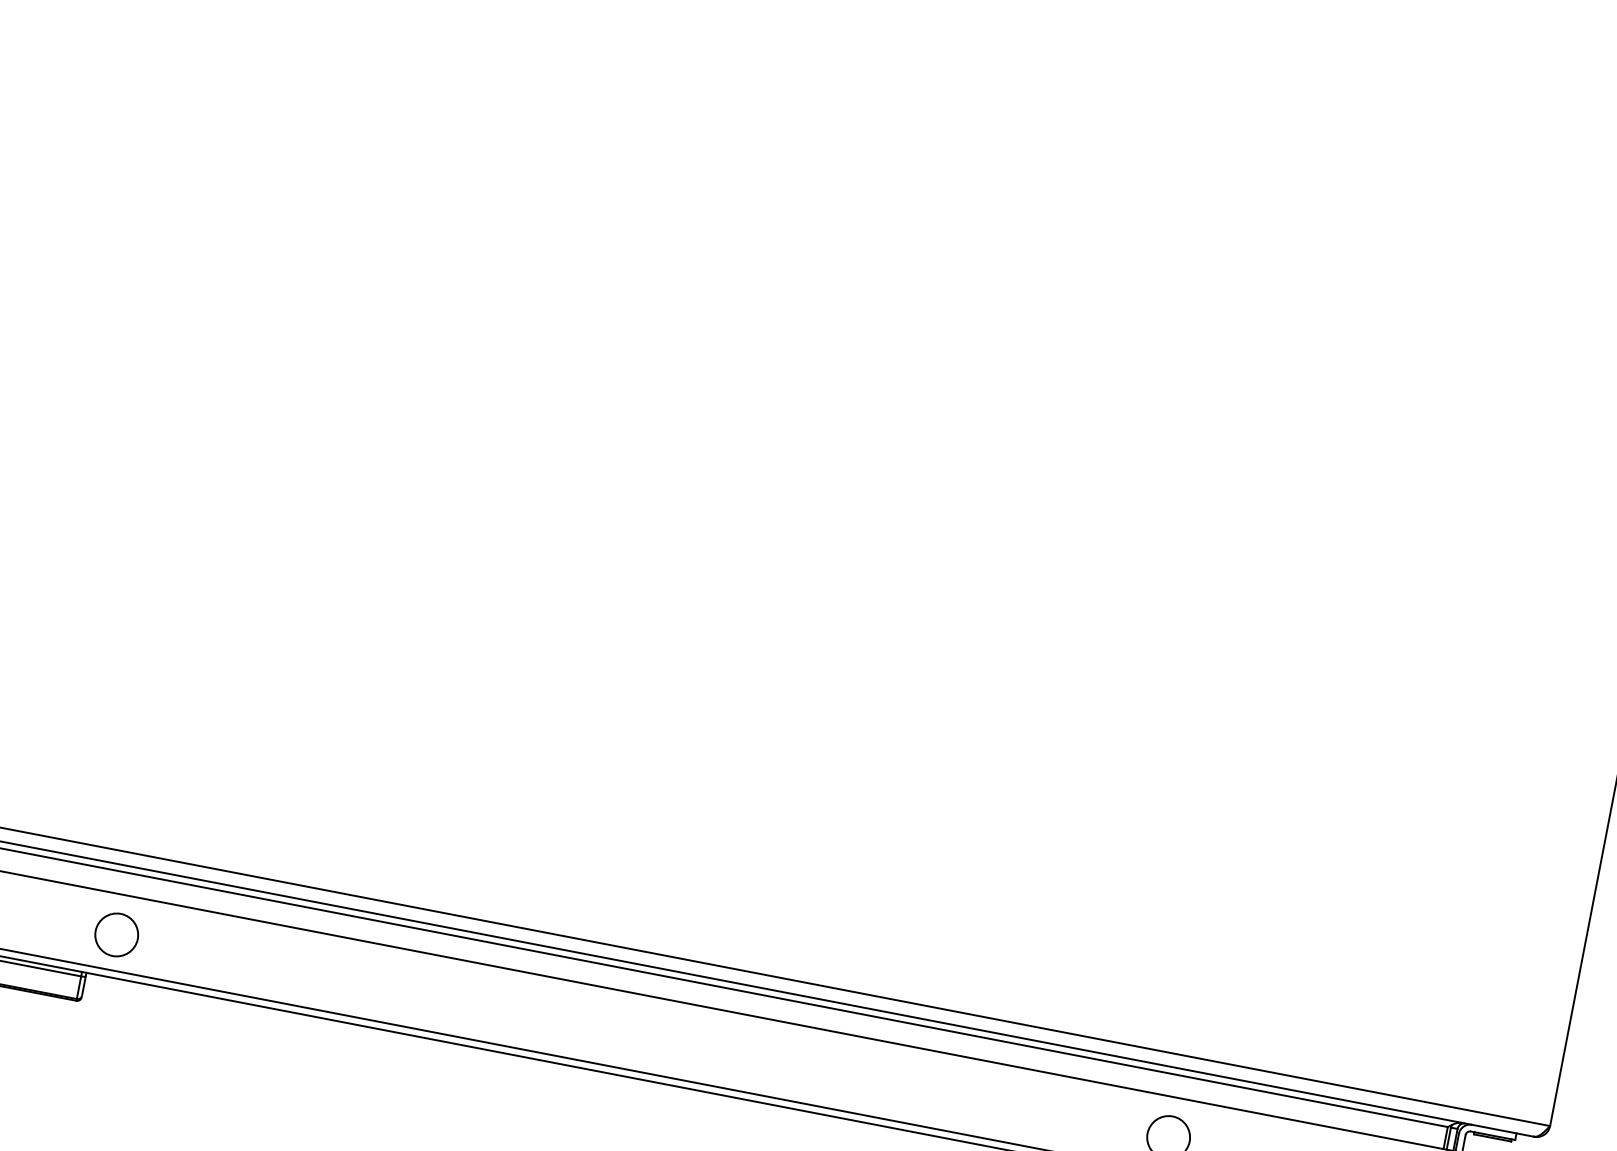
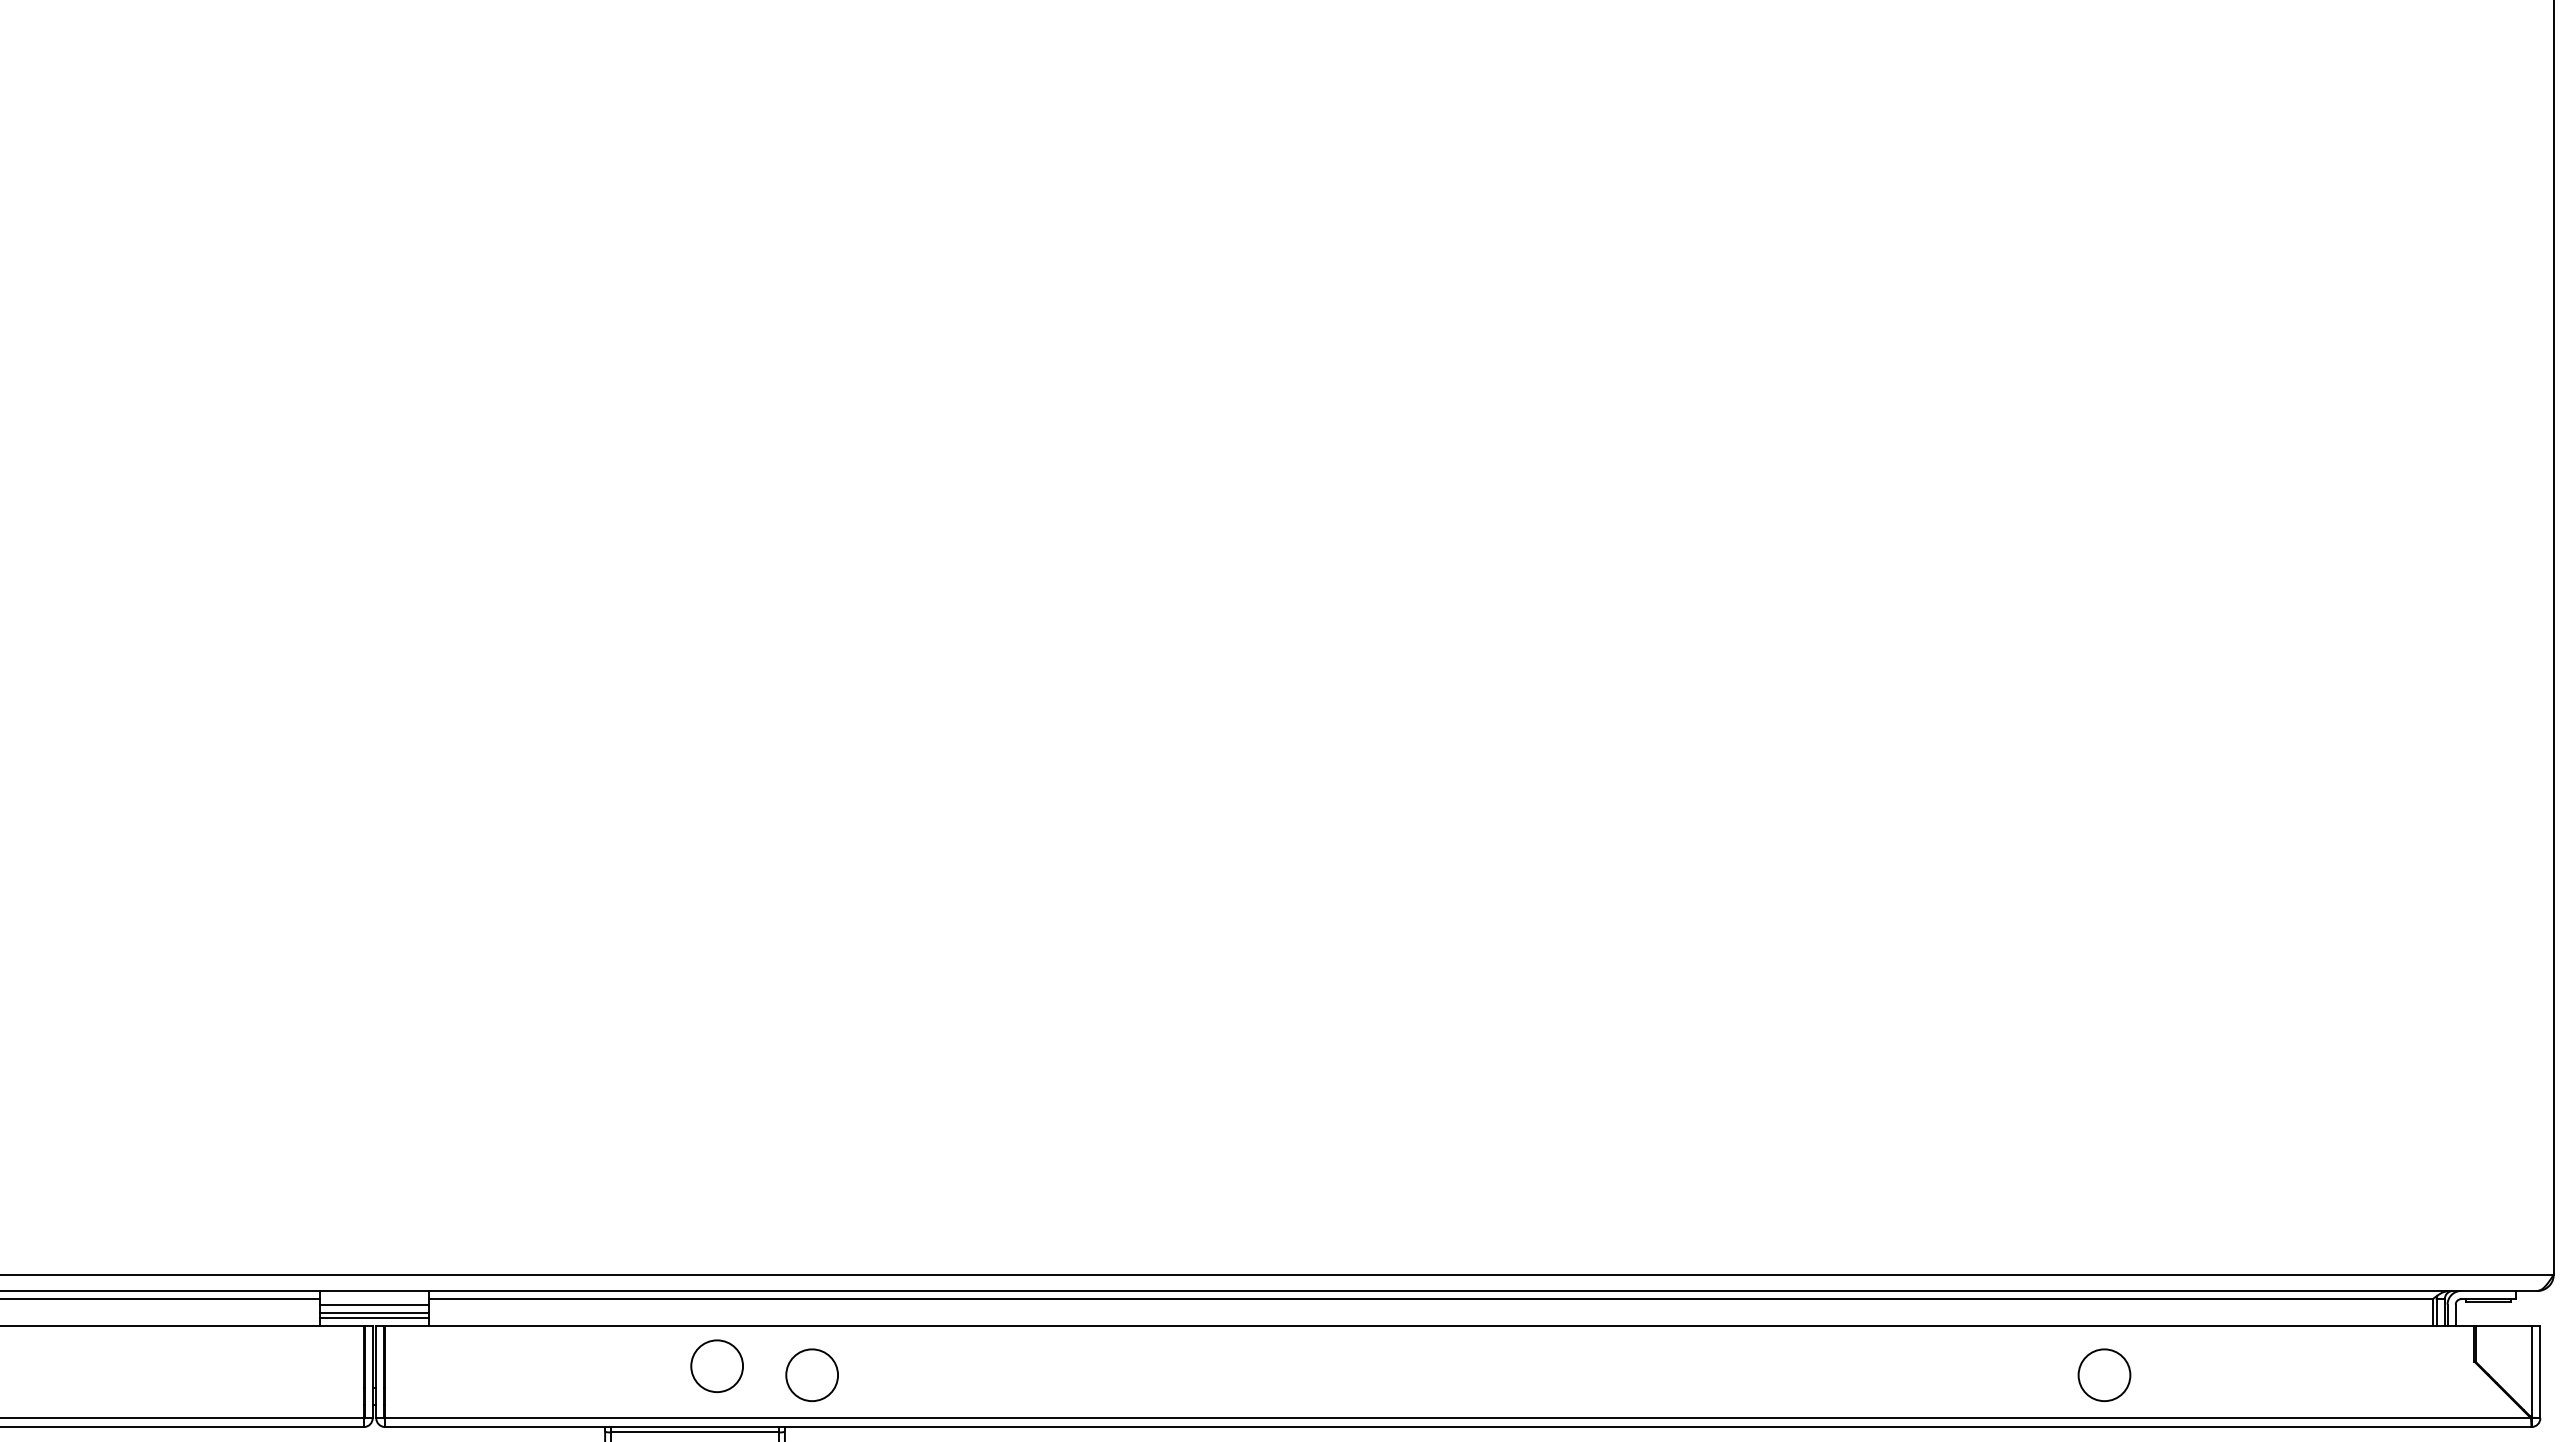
circle: (40, 912) -> (716, 1365), added

